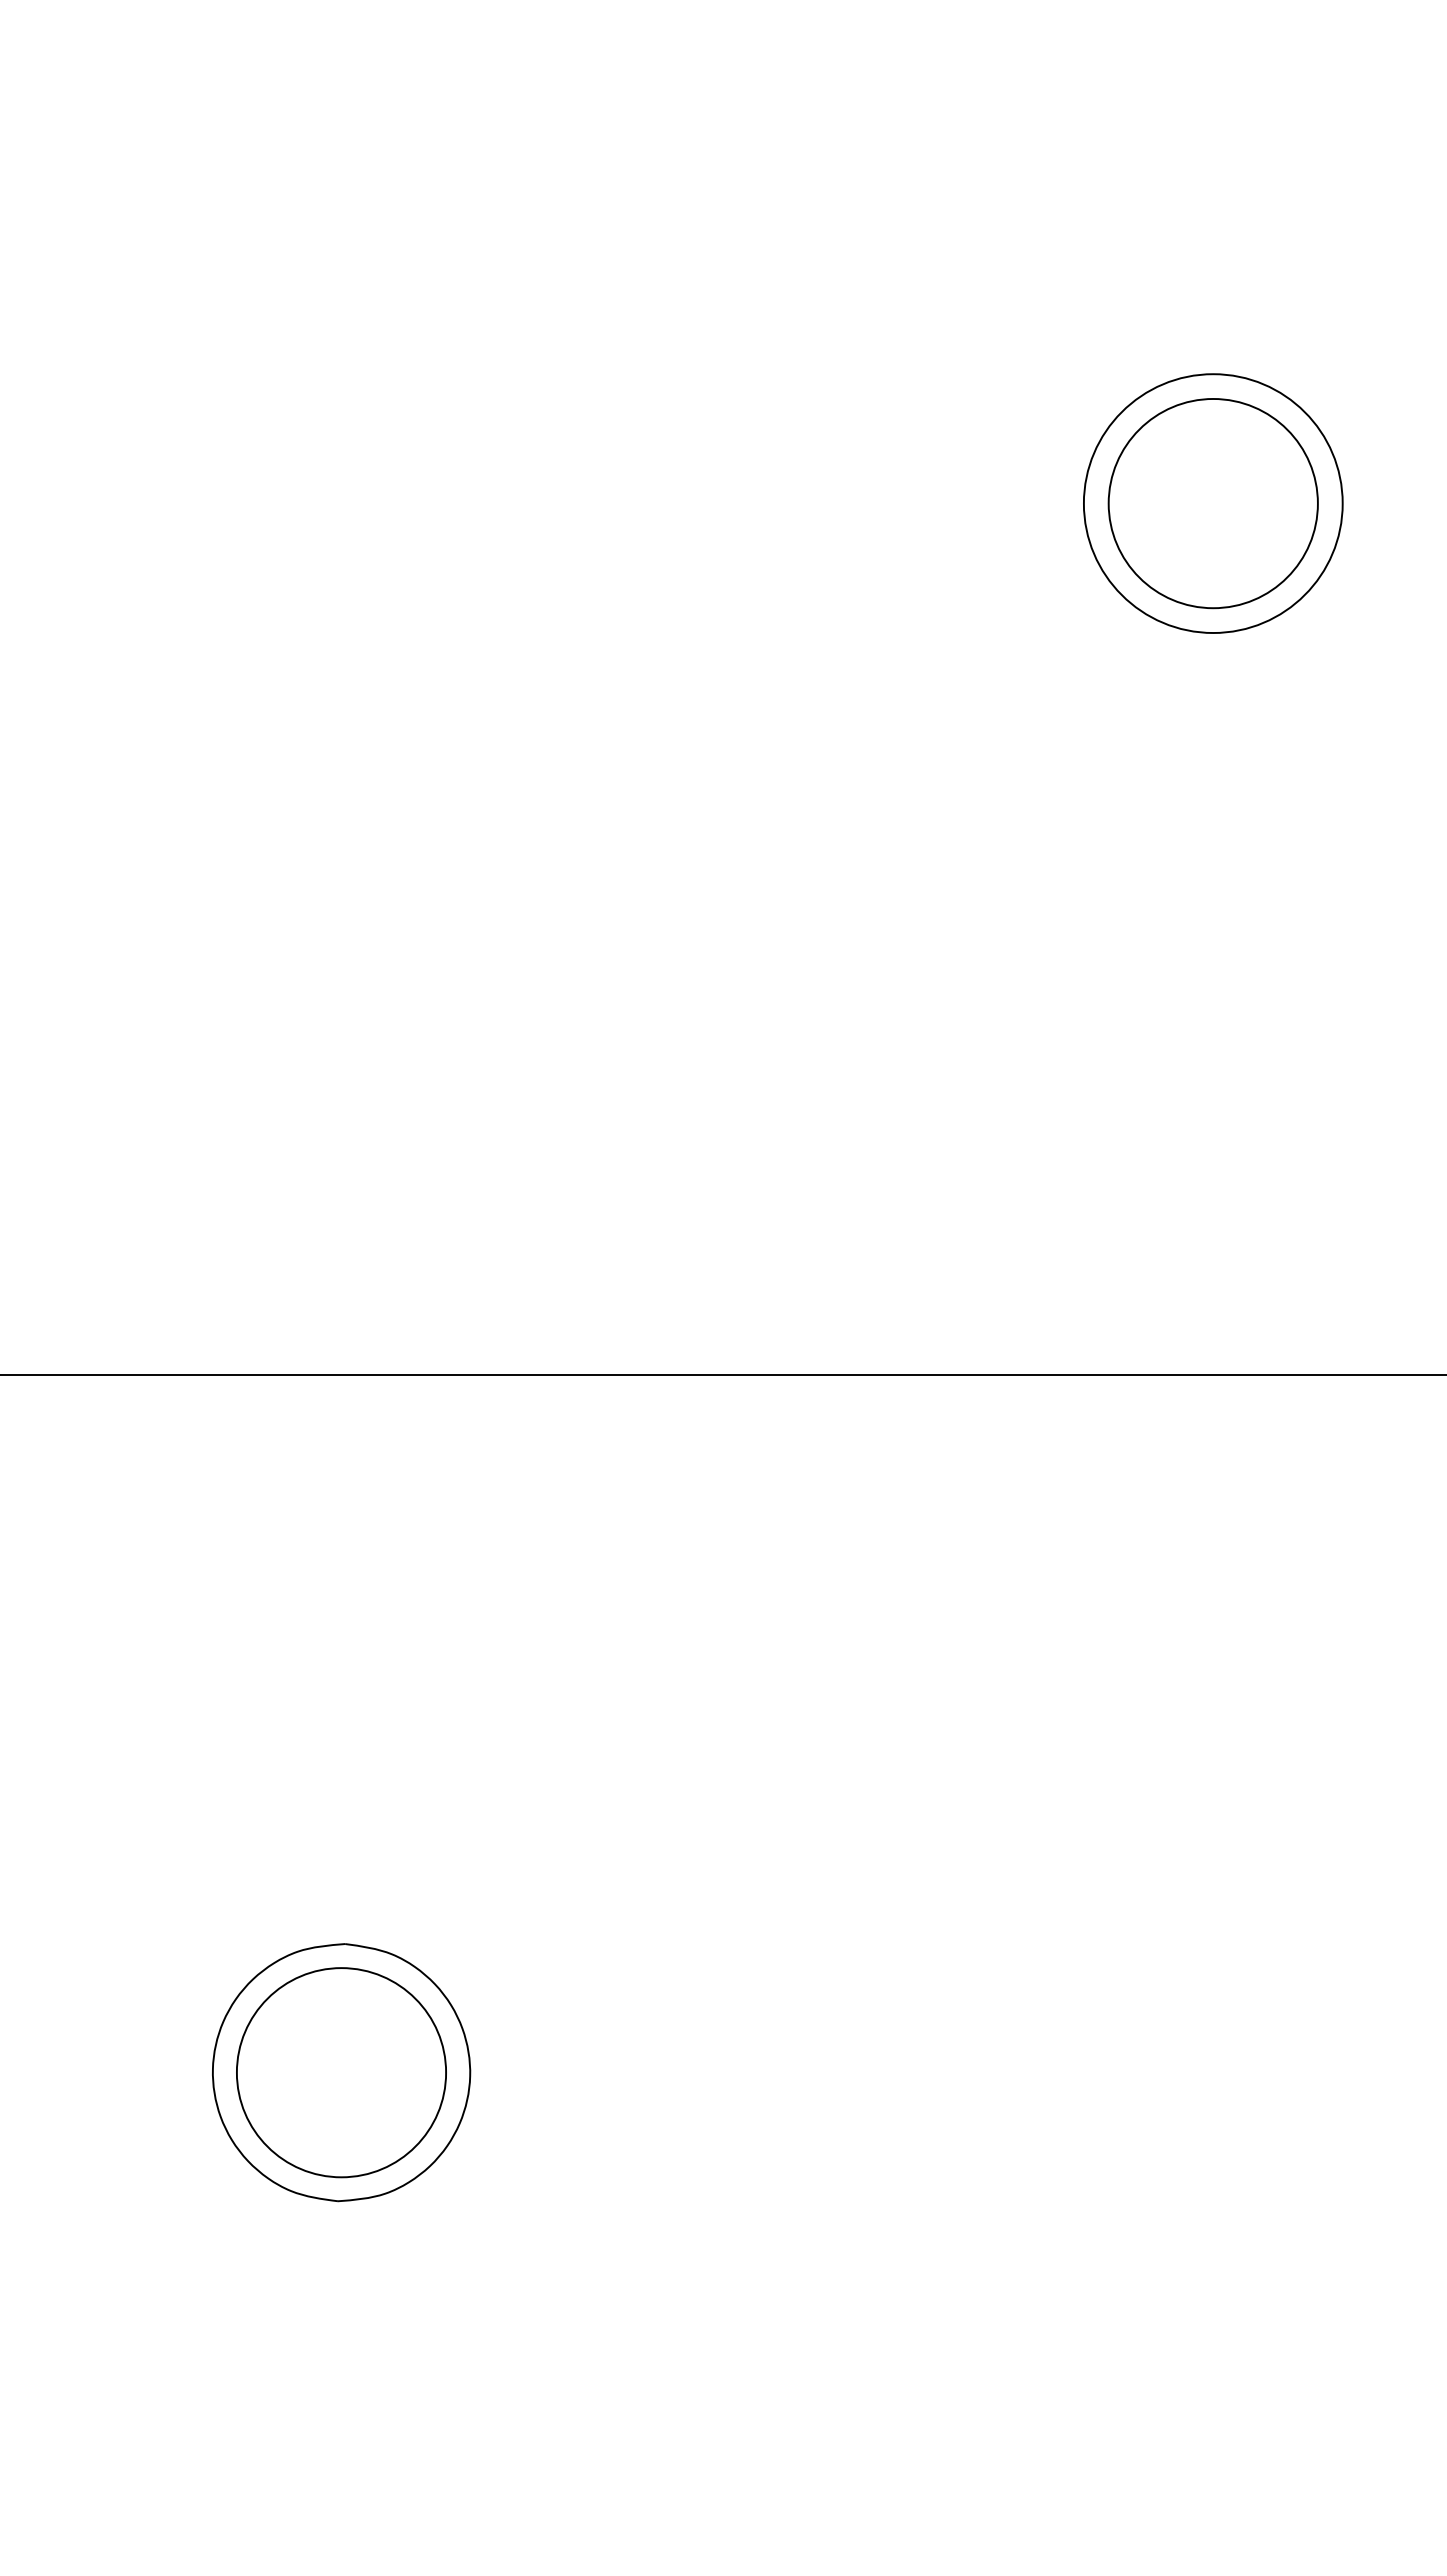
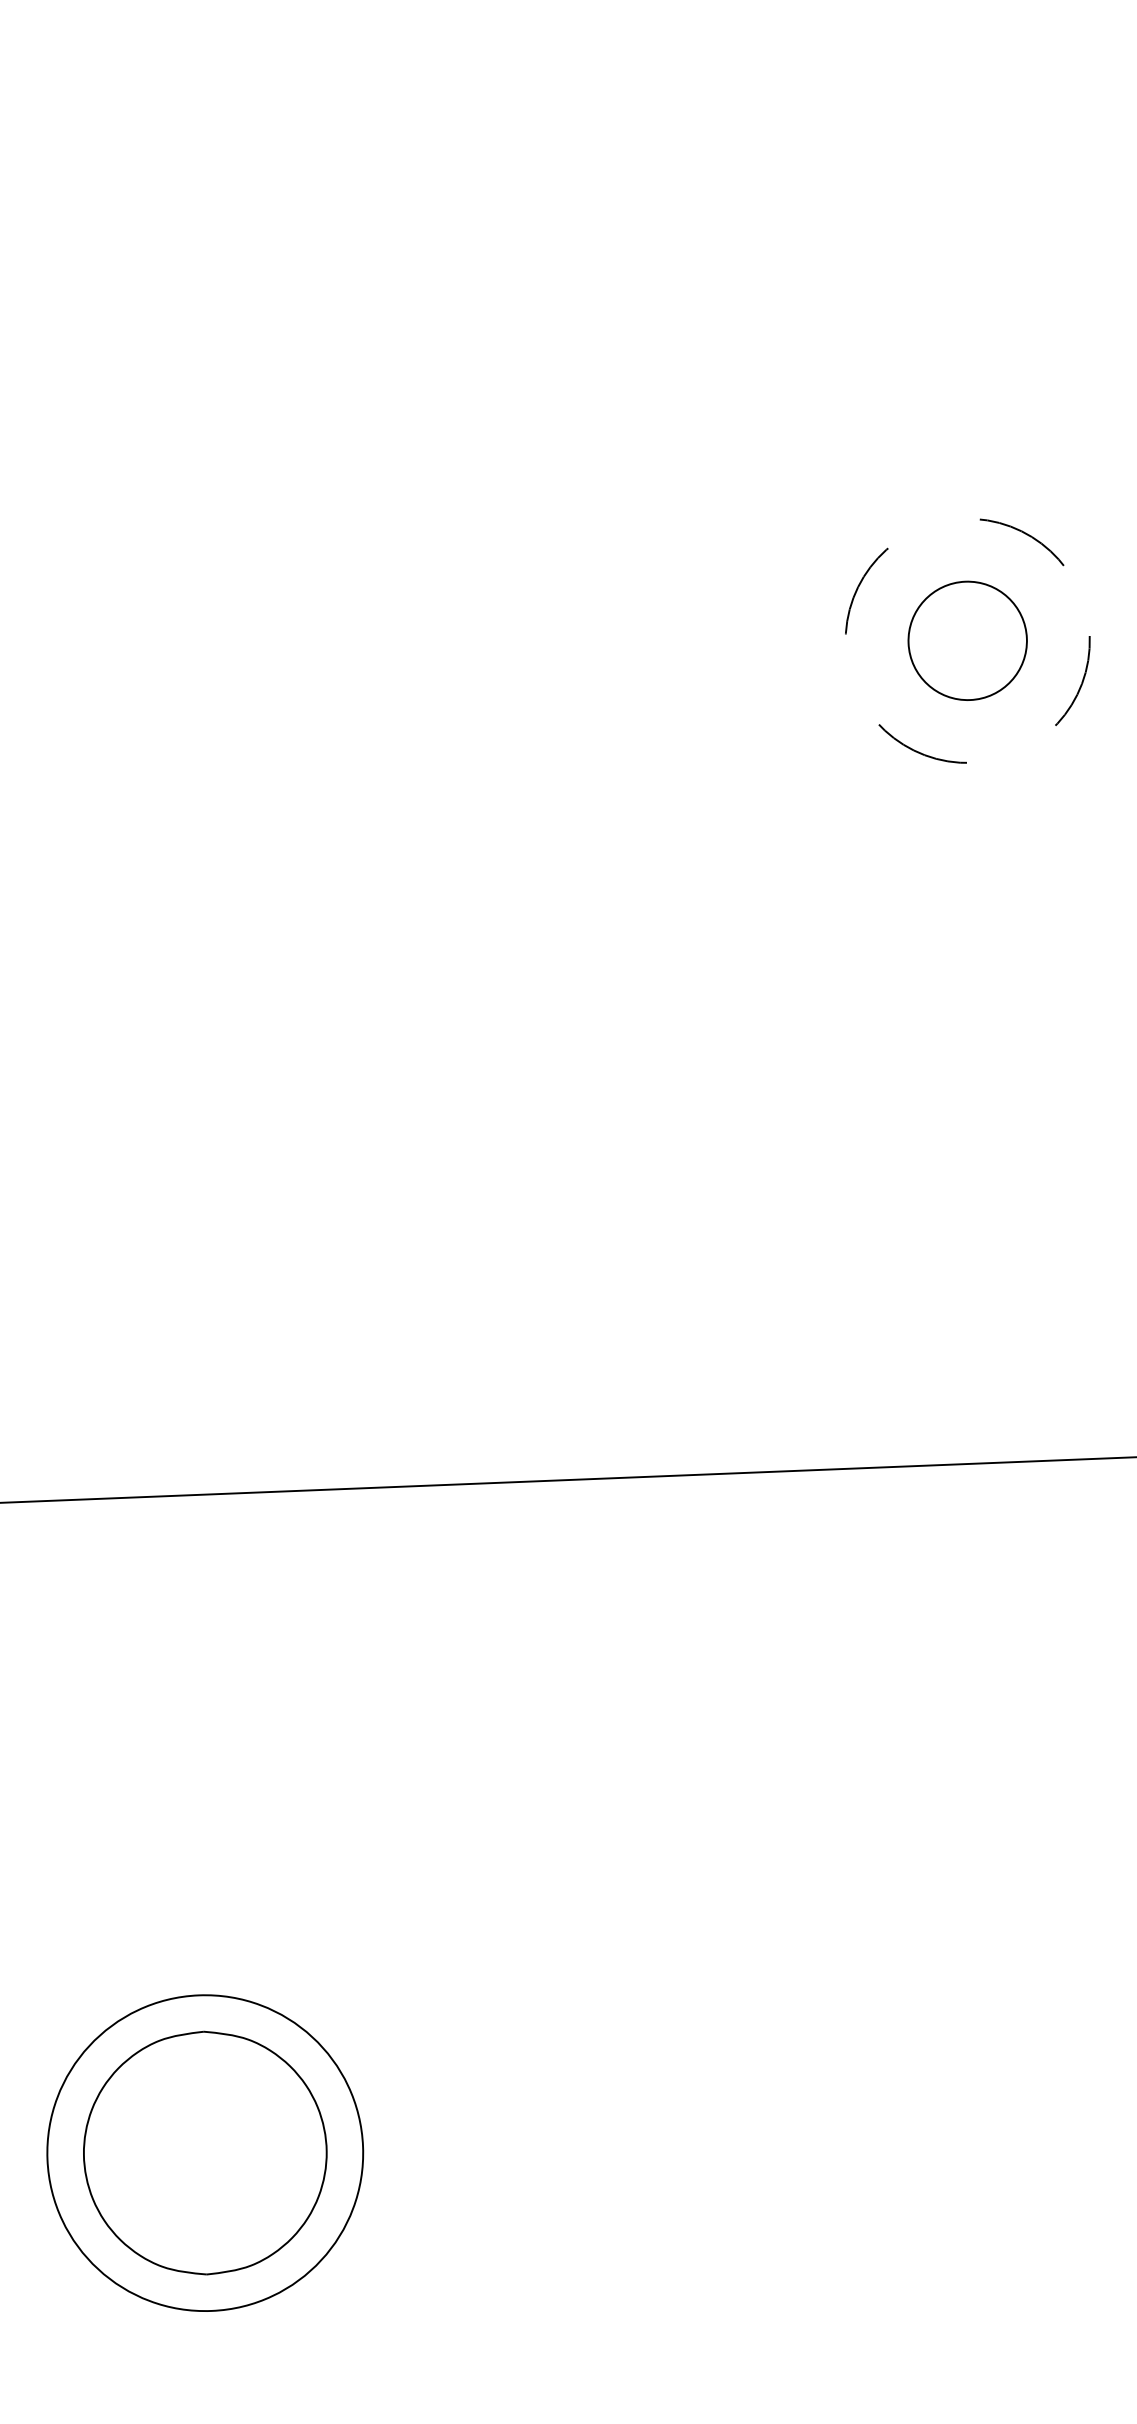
circle: (1212, 503) -> (966, 640), size x0.6
circle: (1212, 503) -> (966, 640), solid -> dashed
circle: (341, 2072) -> (205, 2152), size x1.6

